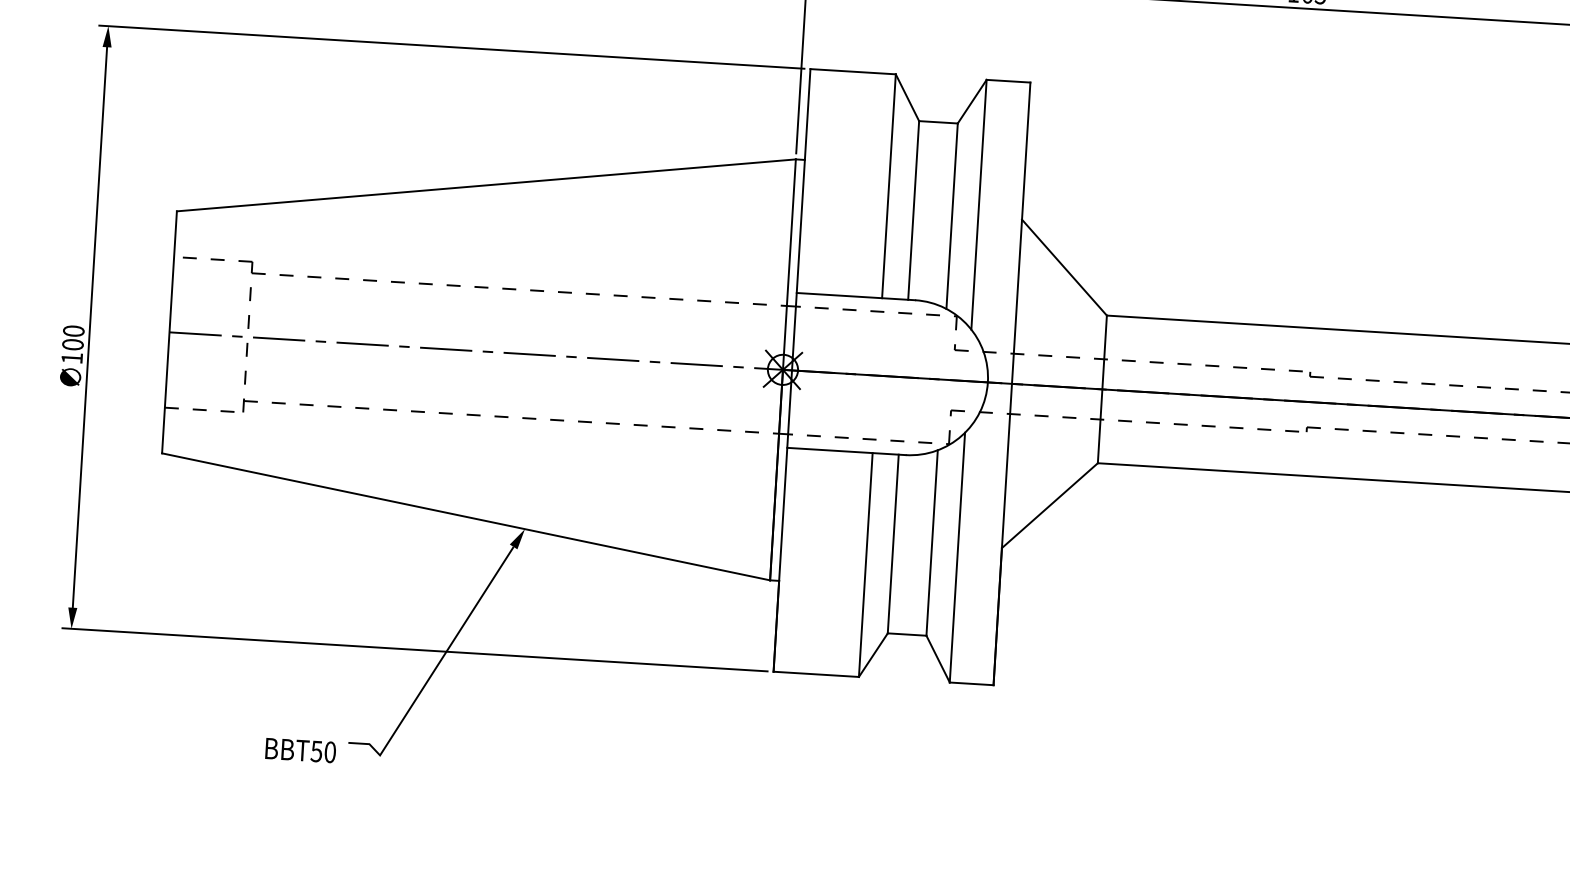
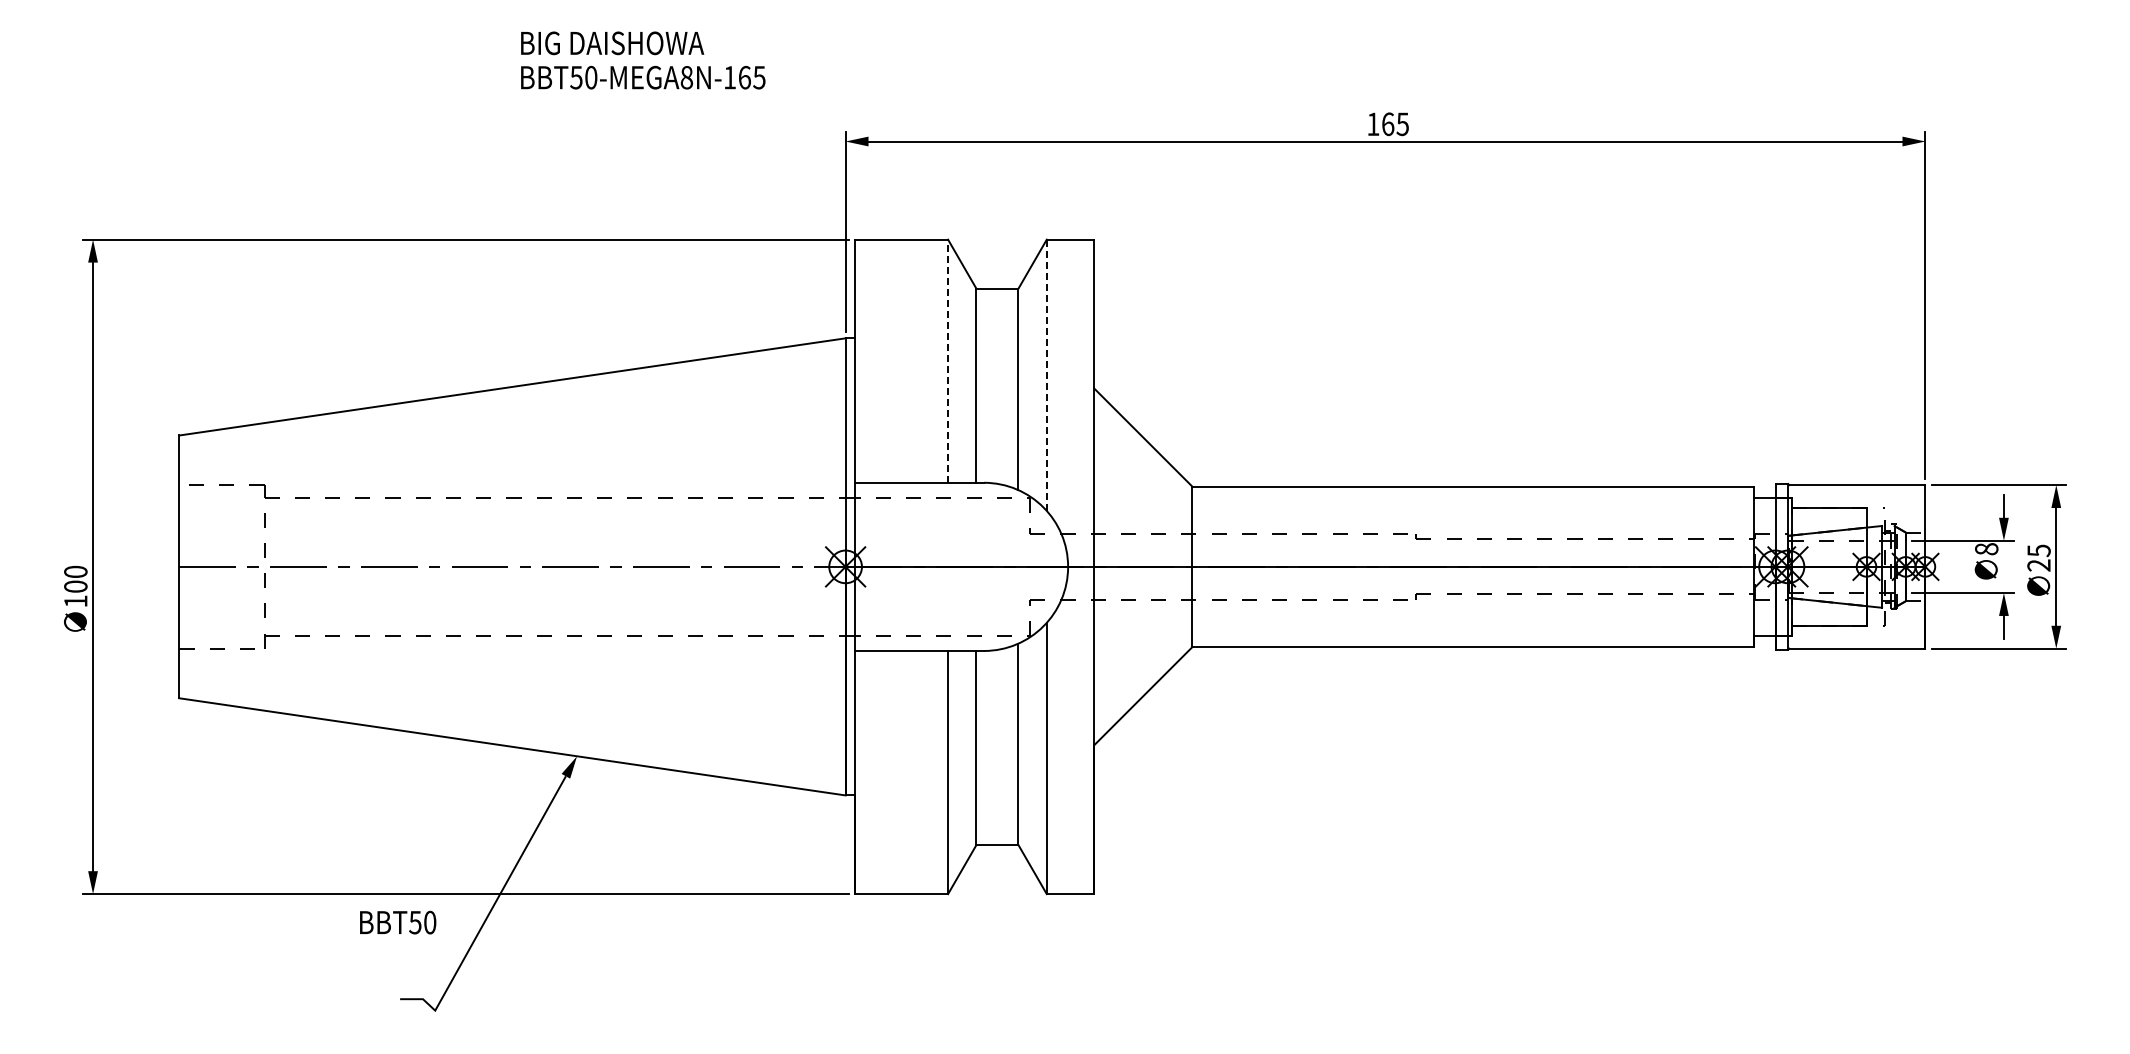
line: (889, 186) -> (948, 361), solid -> dashed
line: (978, 204) -> (1046, 375), solid -> dashed
text: (301, 750) -> (398, 922), moved

